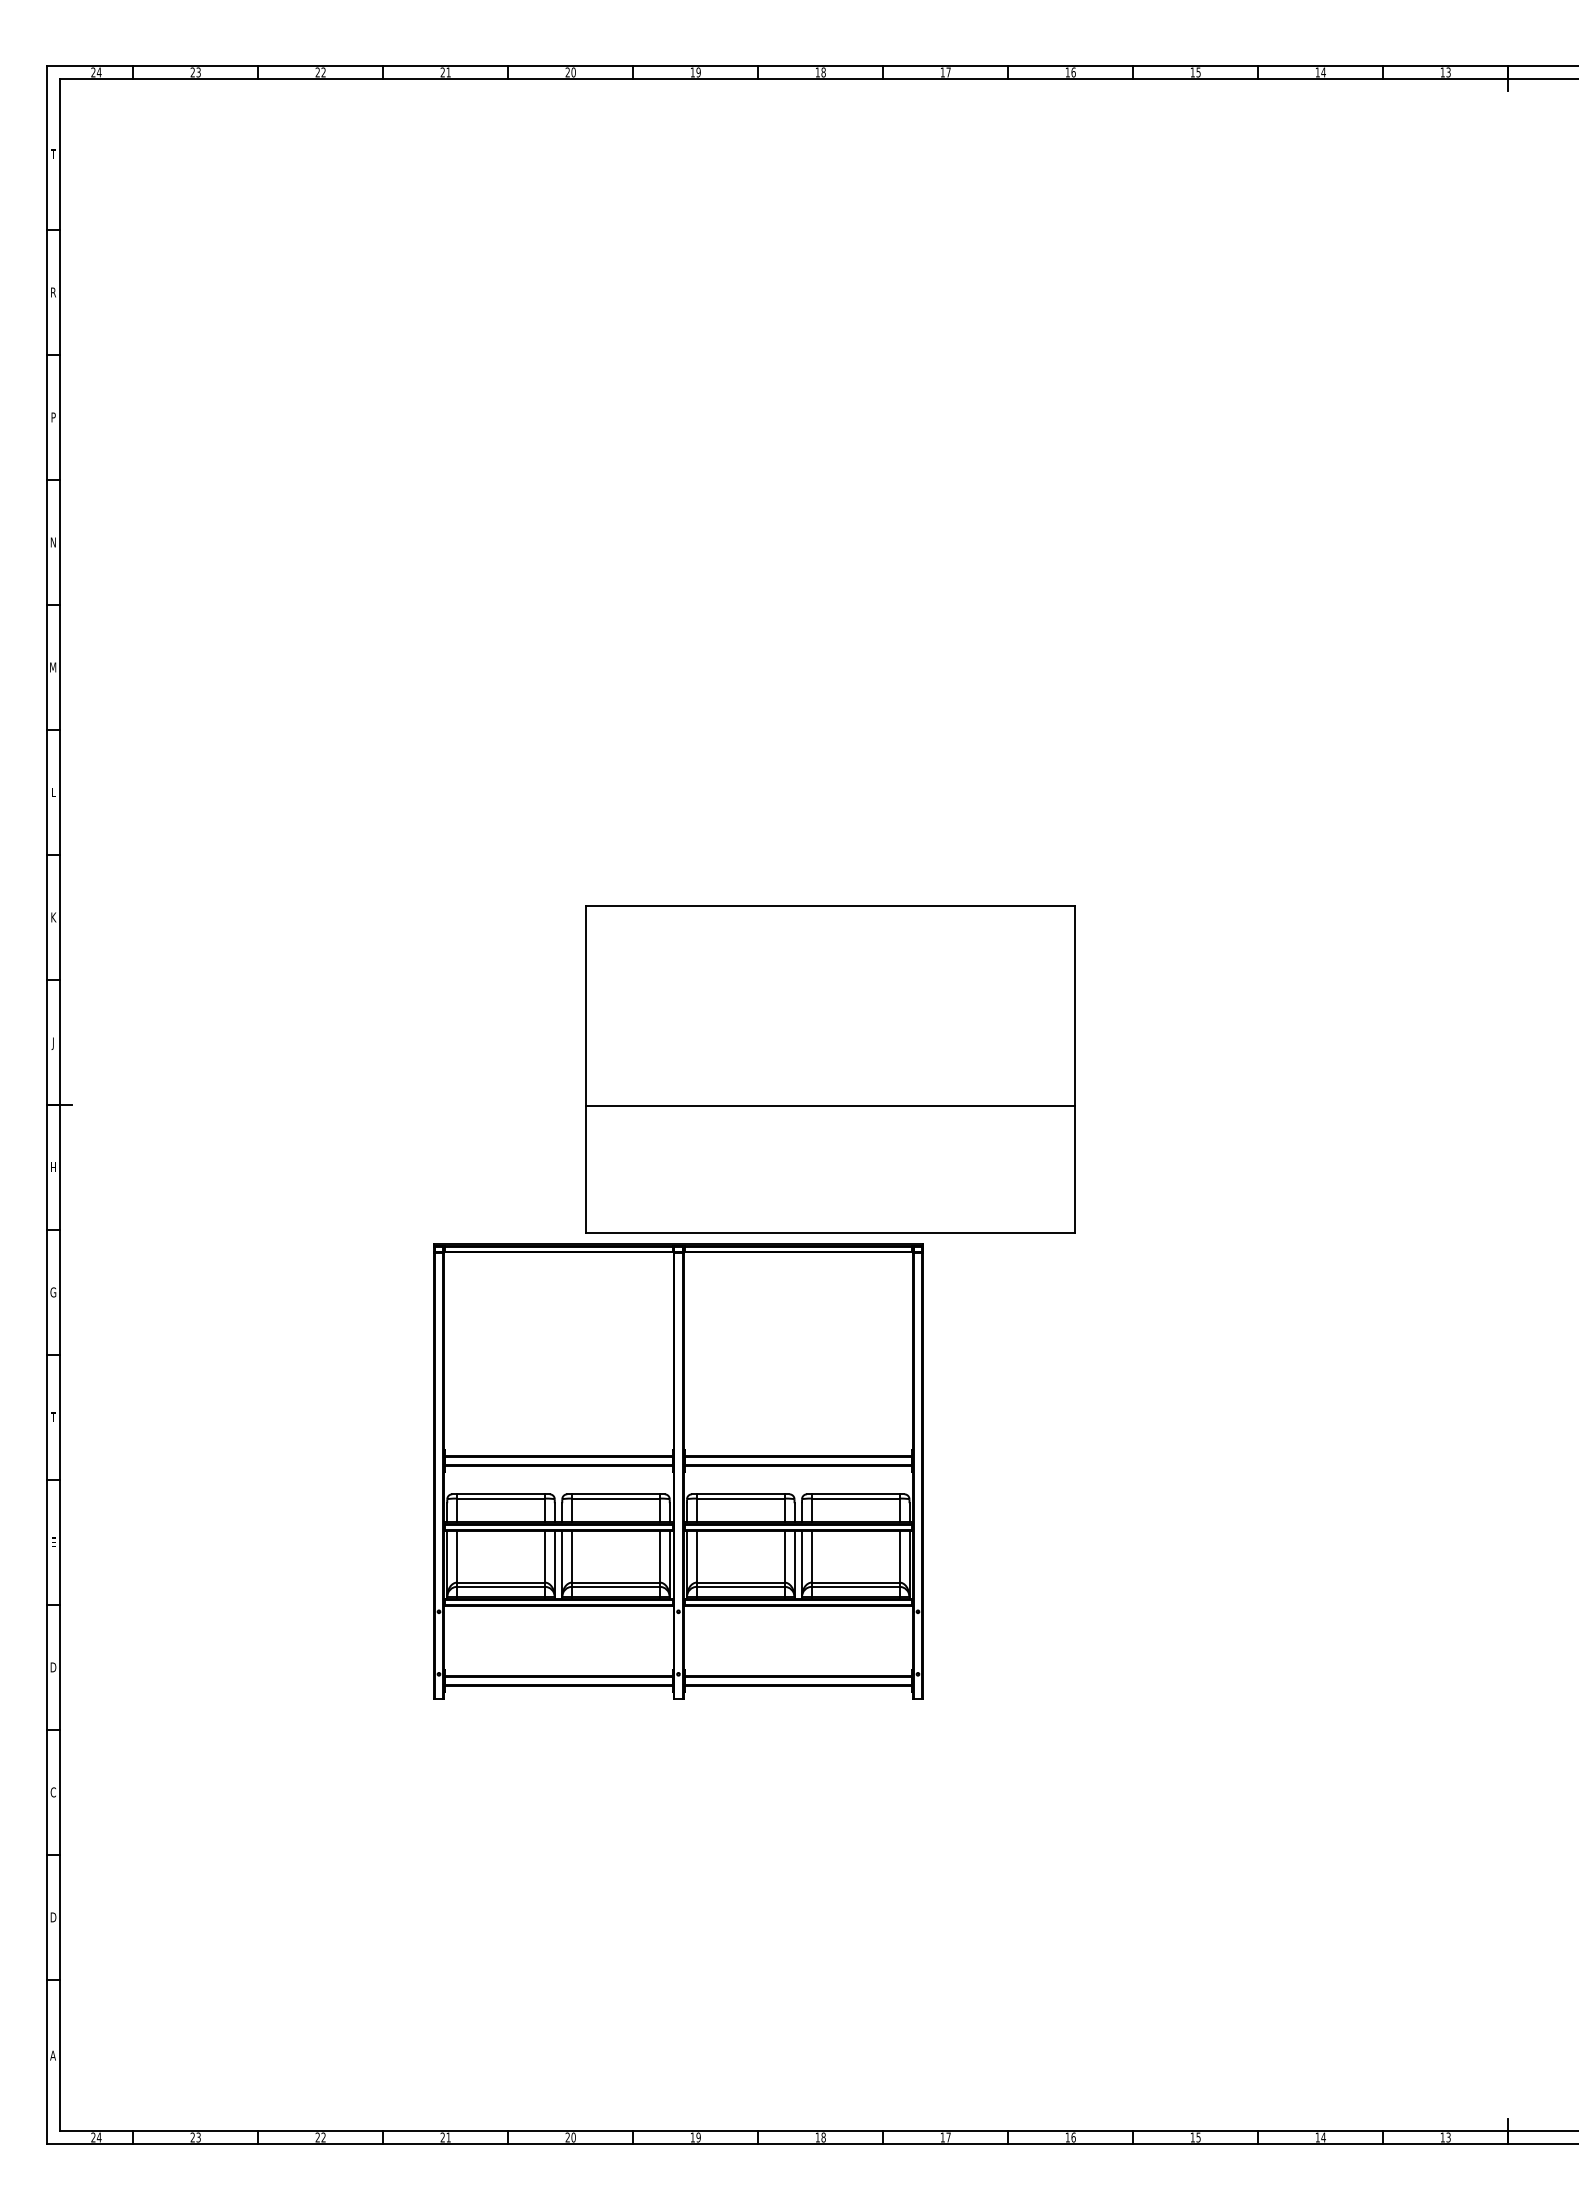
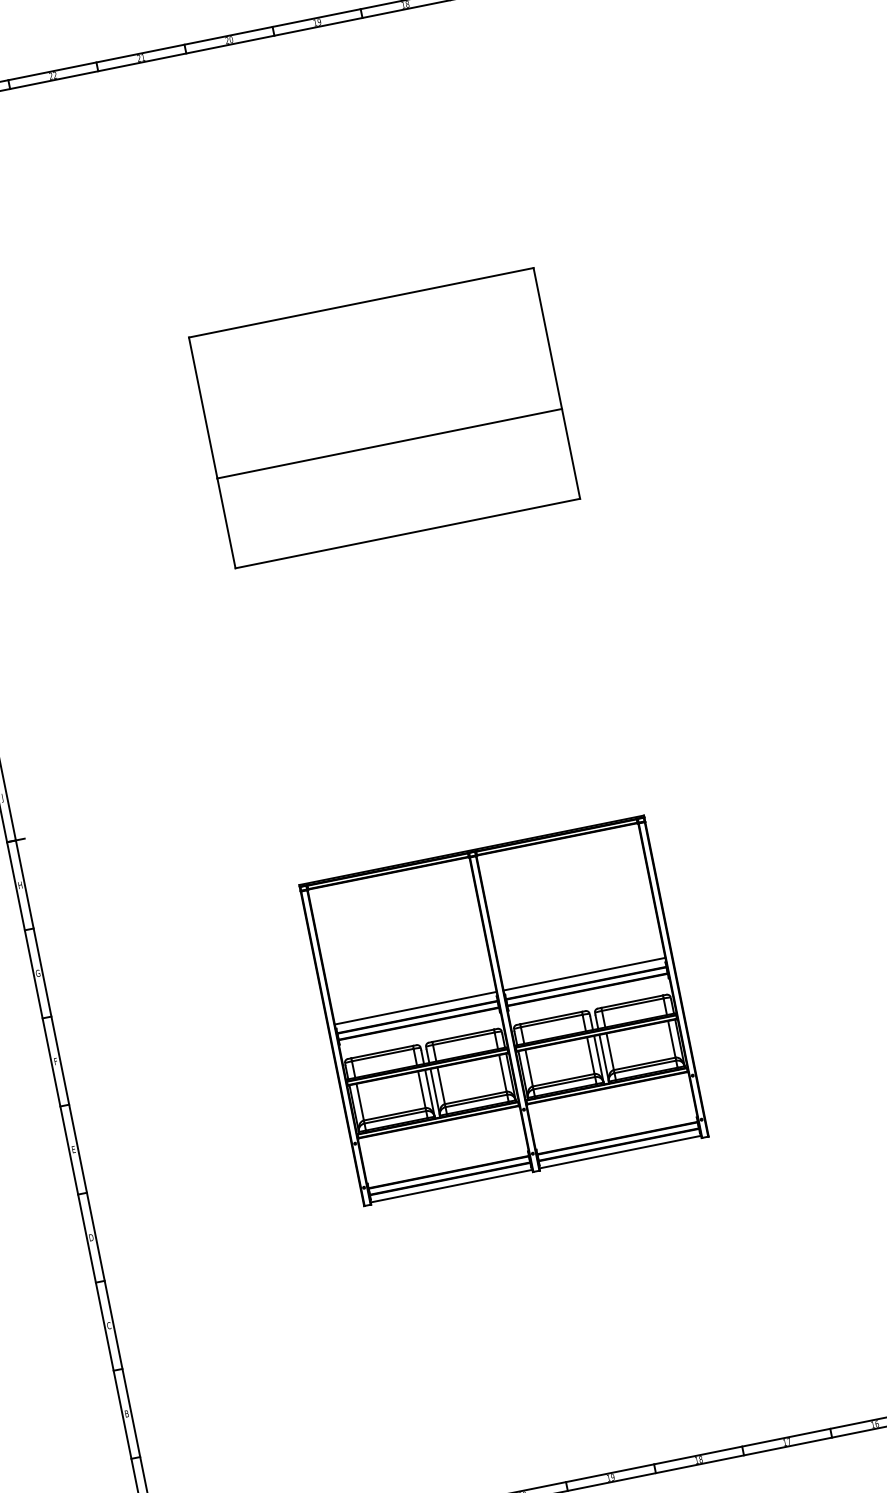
part: (830, 1069) -> (384, 418), moved
text: (53, 1416) -> (55, 1060), T -> F
line: (558, 1443) -> (415, 1008), added
line: (798, 1443) -> (584, 974), added
line: (558, 1696) -> (451, 1186), added
line: (798, 1696) -> (620, 1152), added
text: (53, 1917) -> (126, 1413), D -> B

